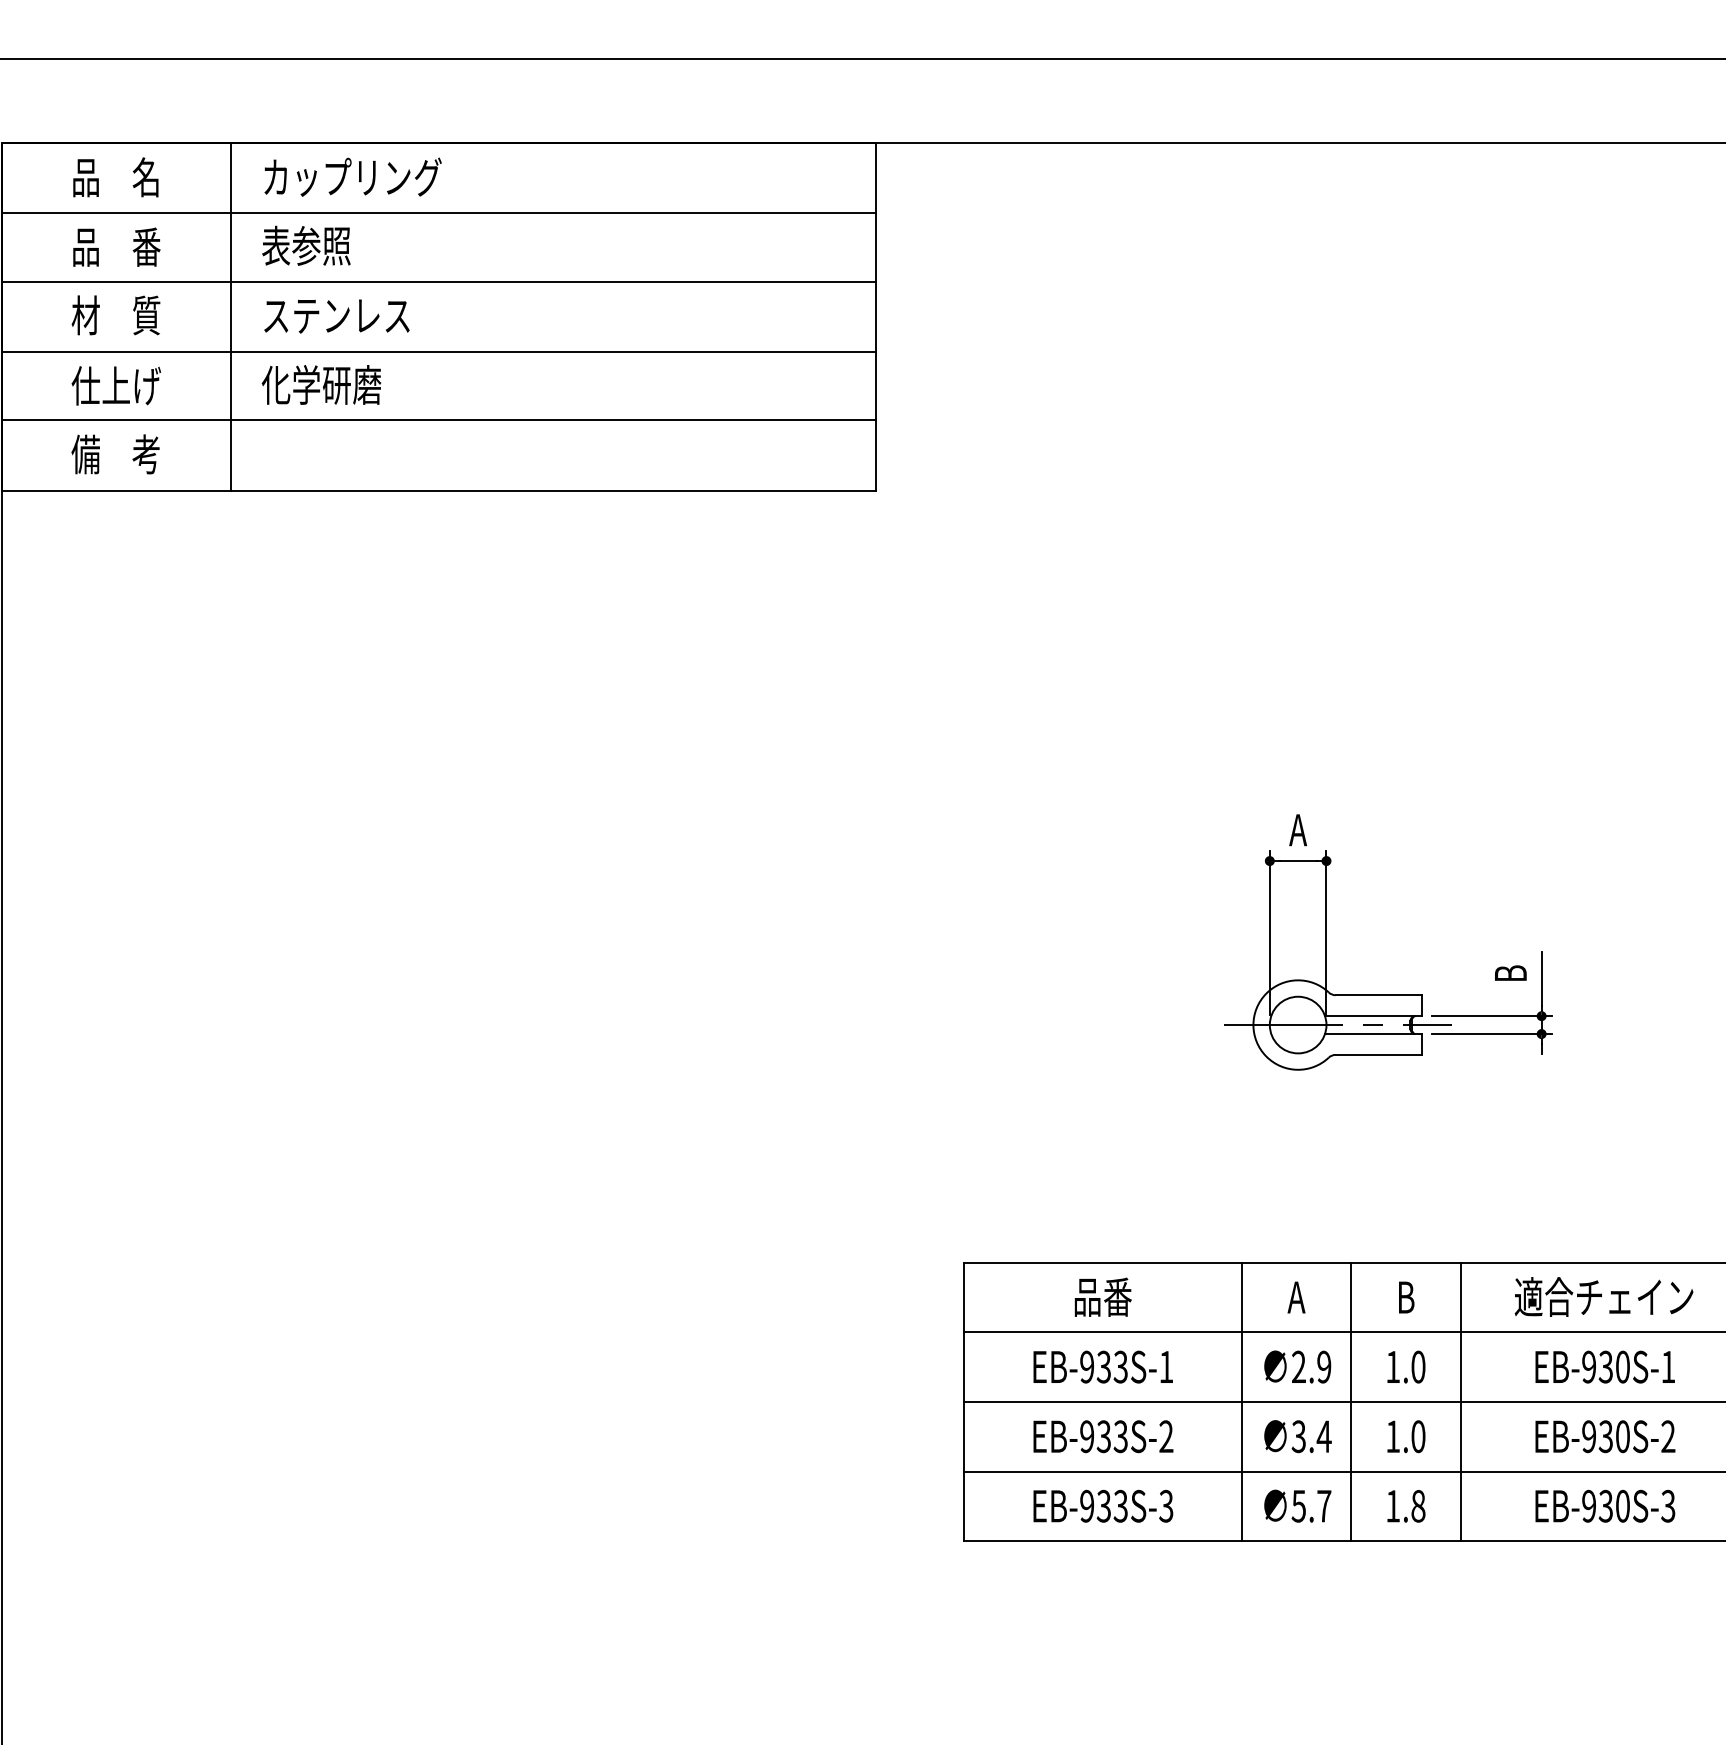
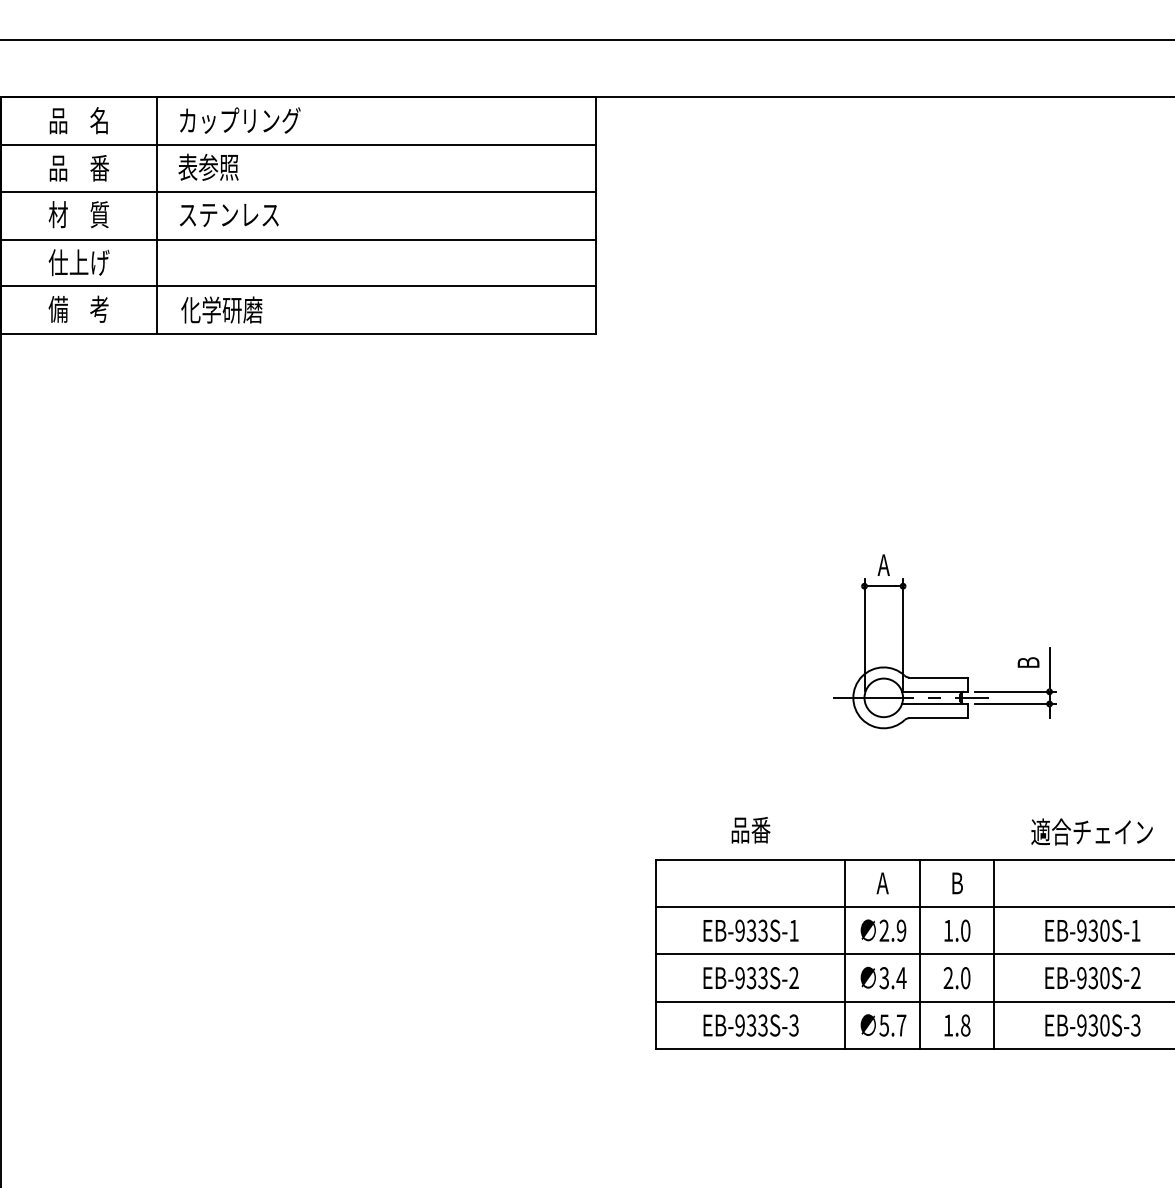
text: (321, 384) -> (221, 309), moved
text: (1603, 1296) -> (1091, 831), moved
text: (1102, 1297) -> (750, 830), moved
text: (1393, 1435) -> (948, 977), 1.0 -> 2.0

